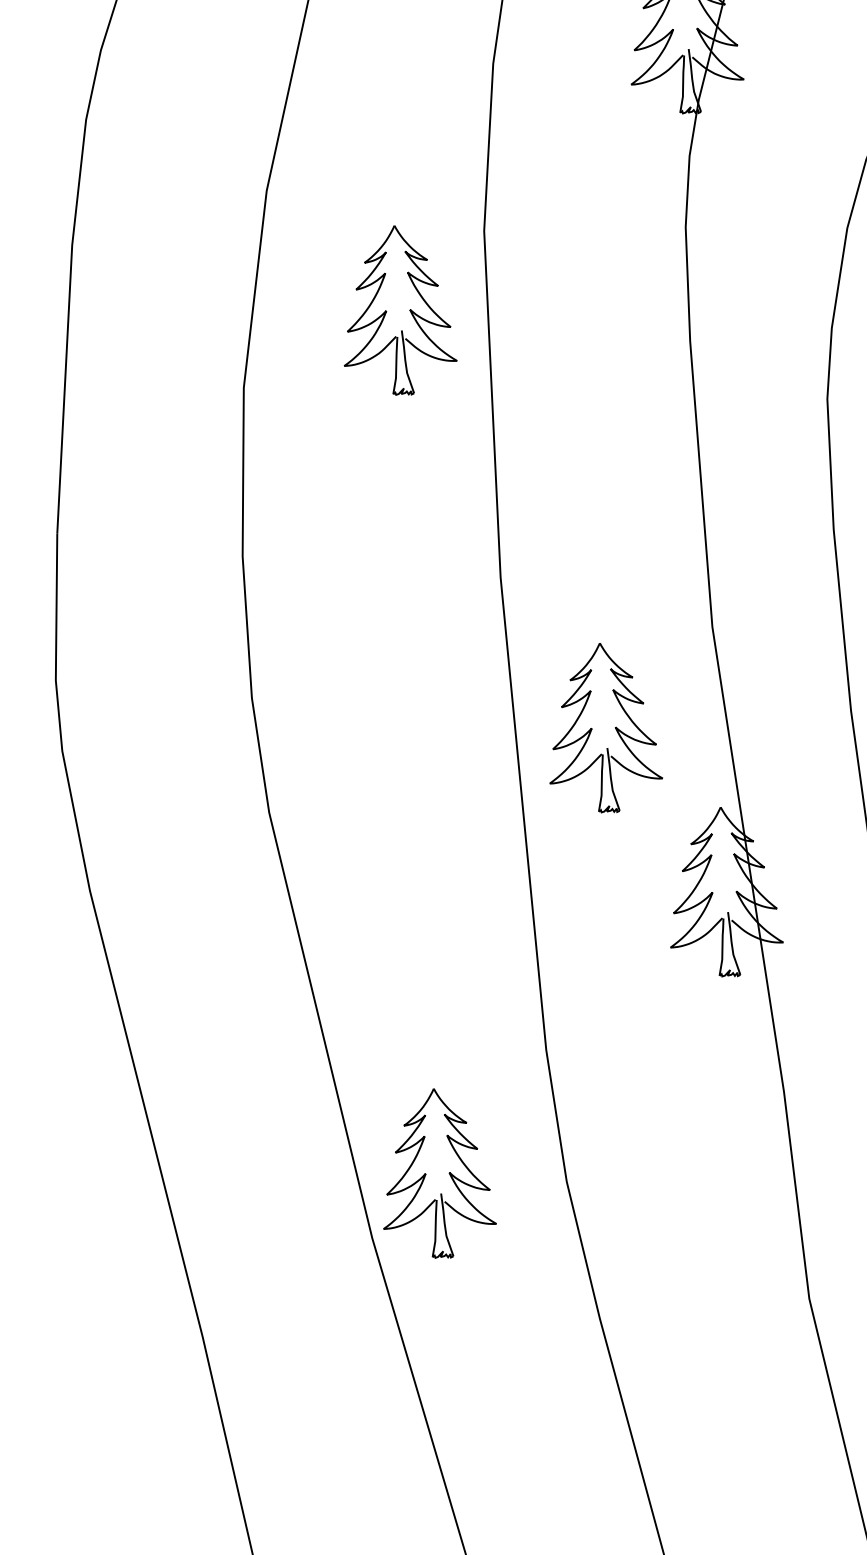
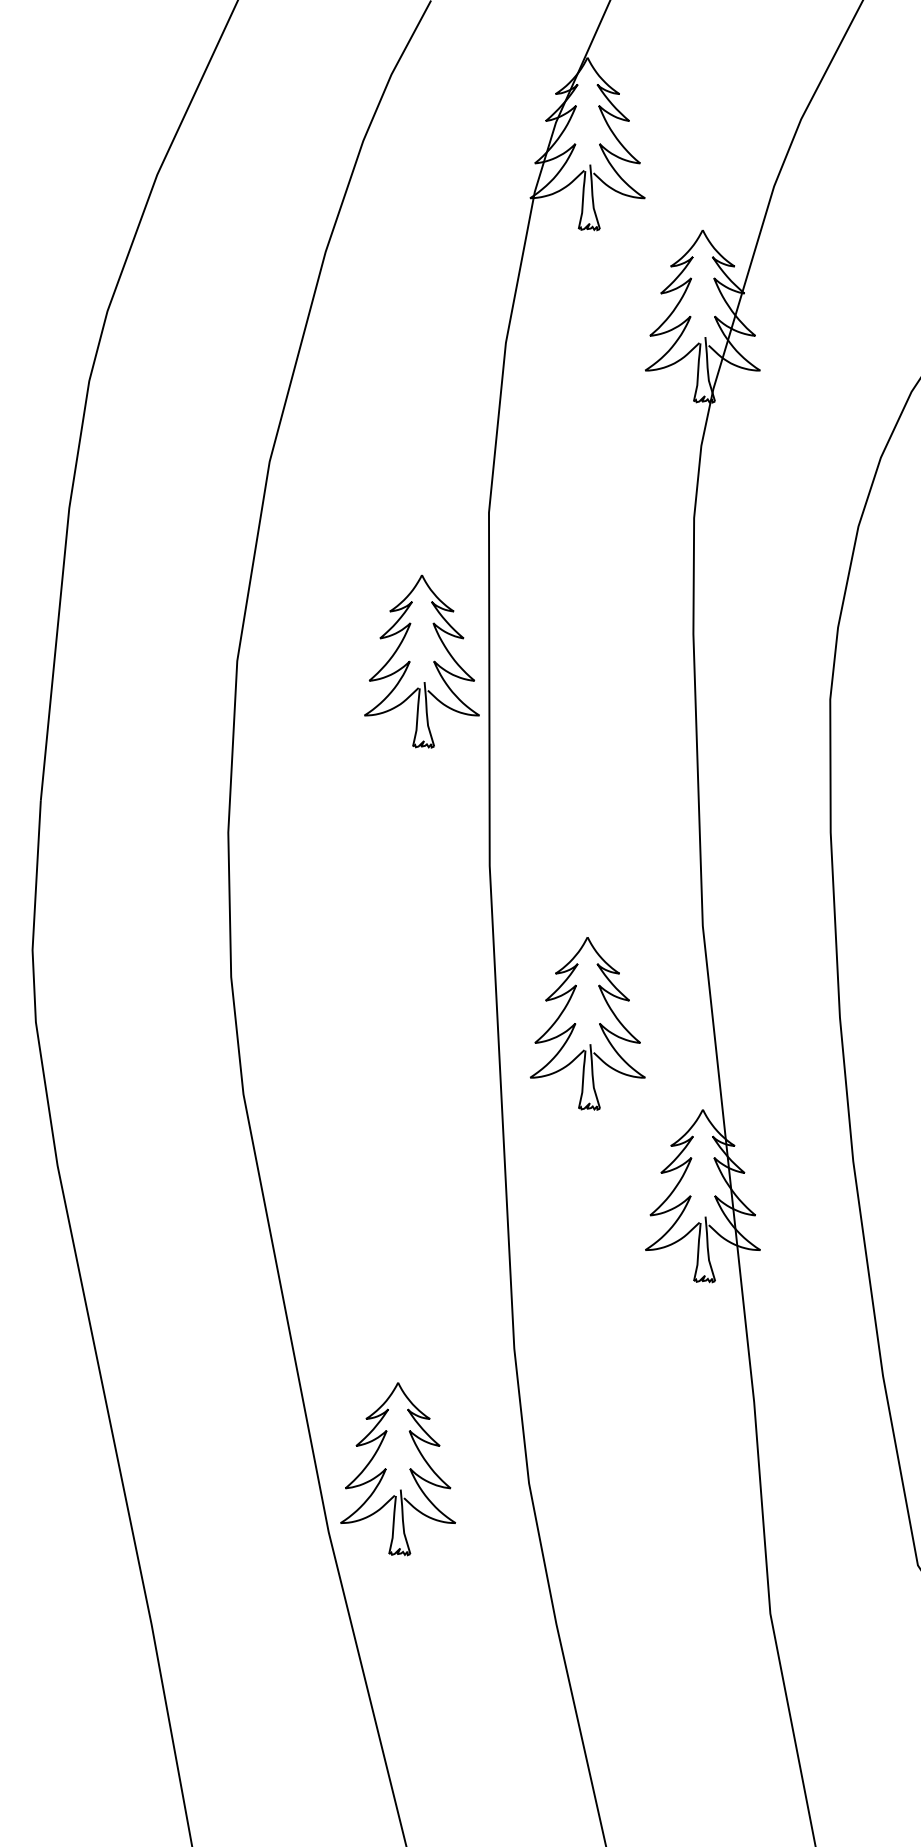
part: (397, 310) -> (421, 661), moved

